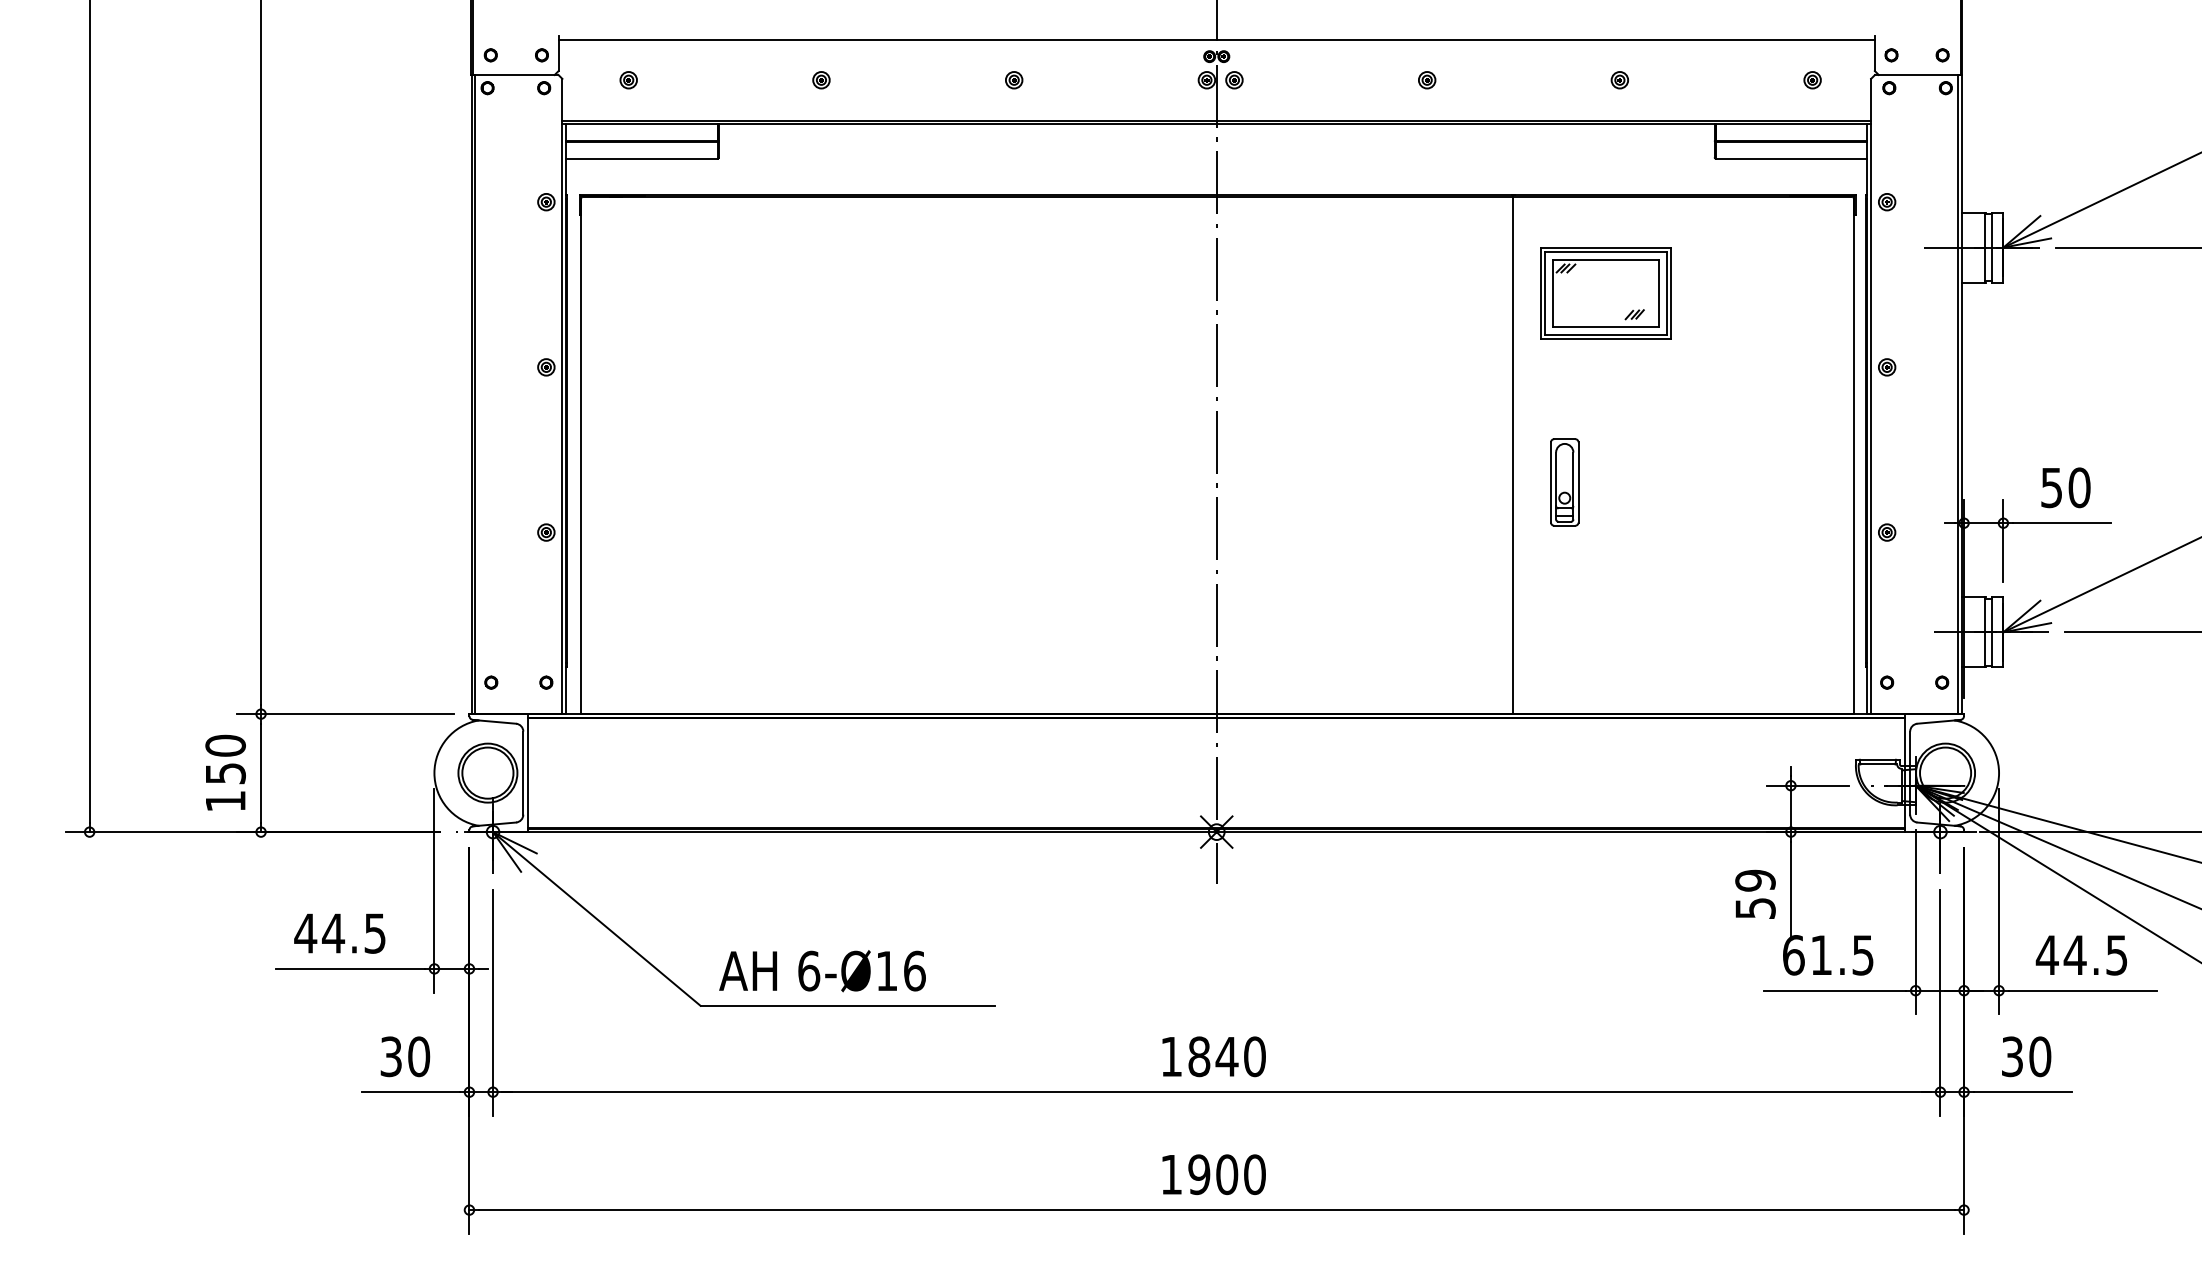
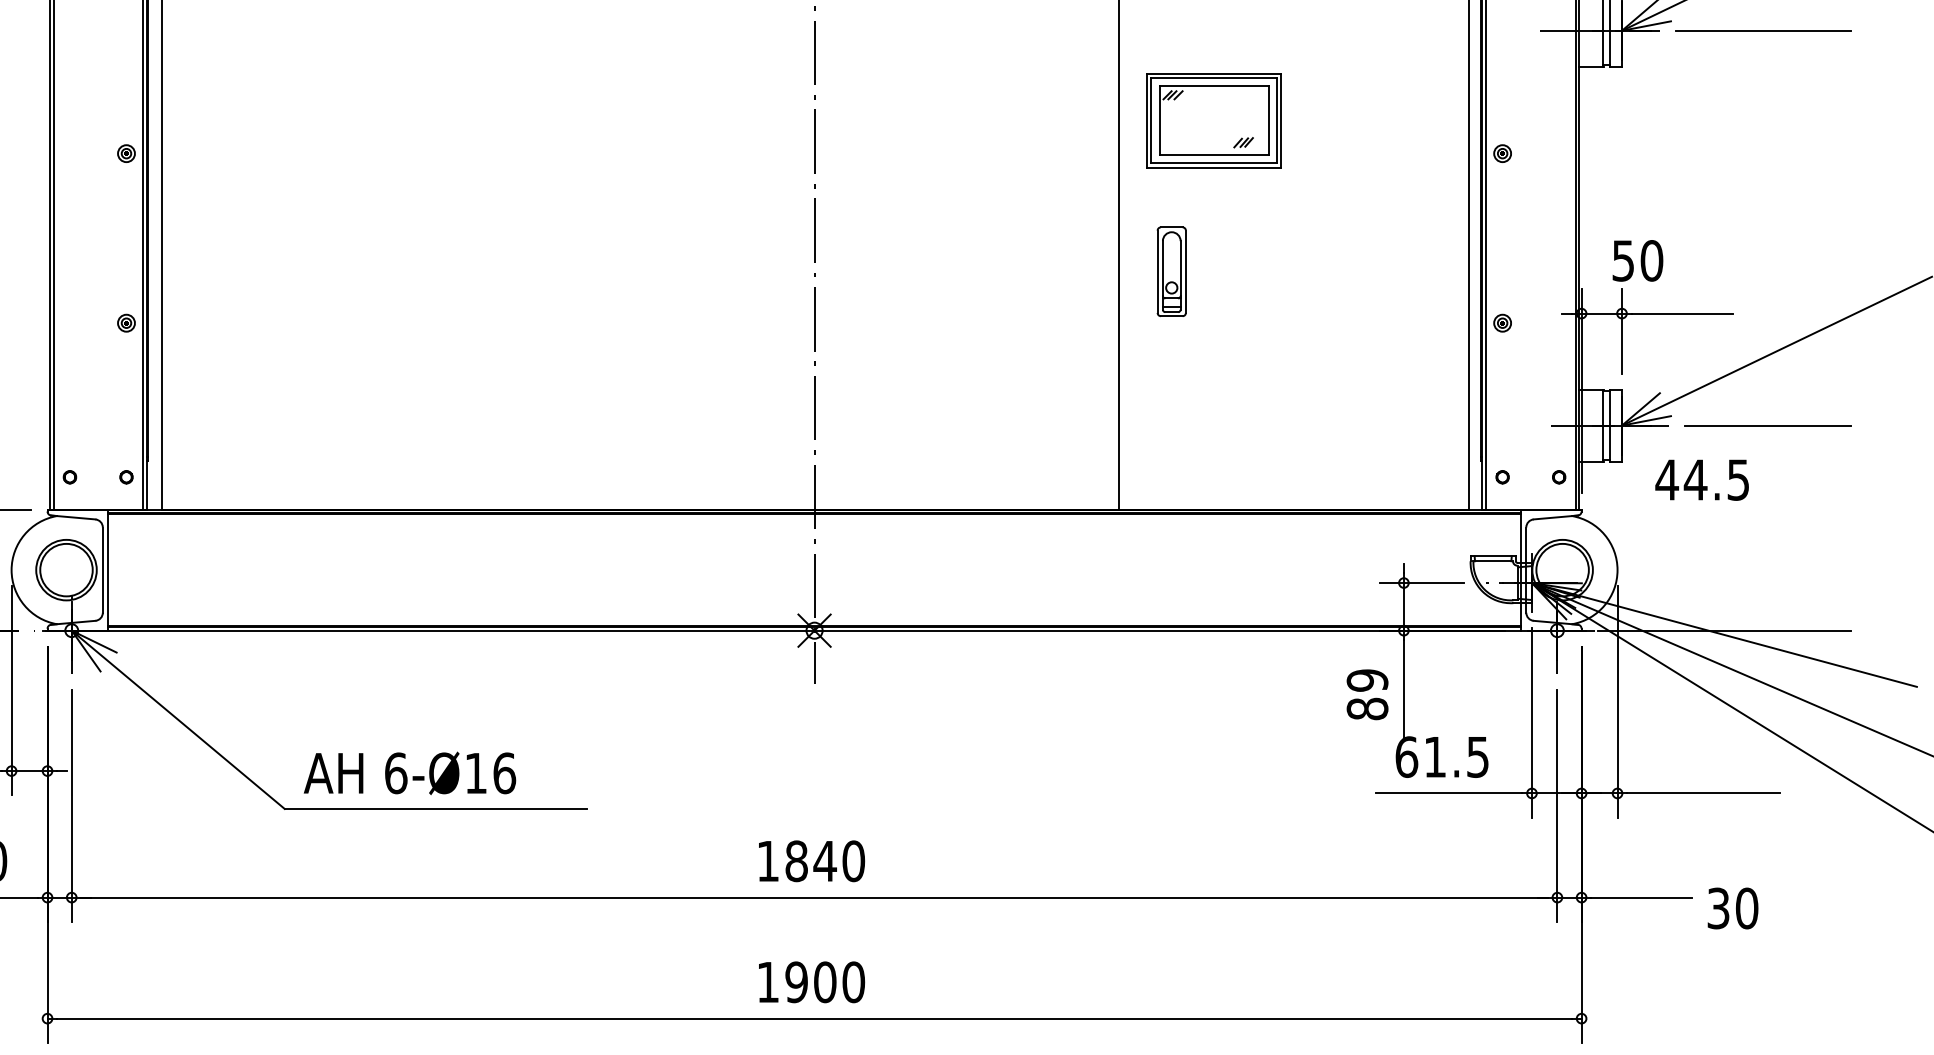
part: (1605, 293) -> (1213, 120), moved
text: (2065, 487) -> (1637, 260), moved
text: (1755, 908) -> (1367, 709), 59 -> 89
text: (2080, 955) -> (1701, 480), moved
text: (2026, 1056) -> (1732, 908), moved

